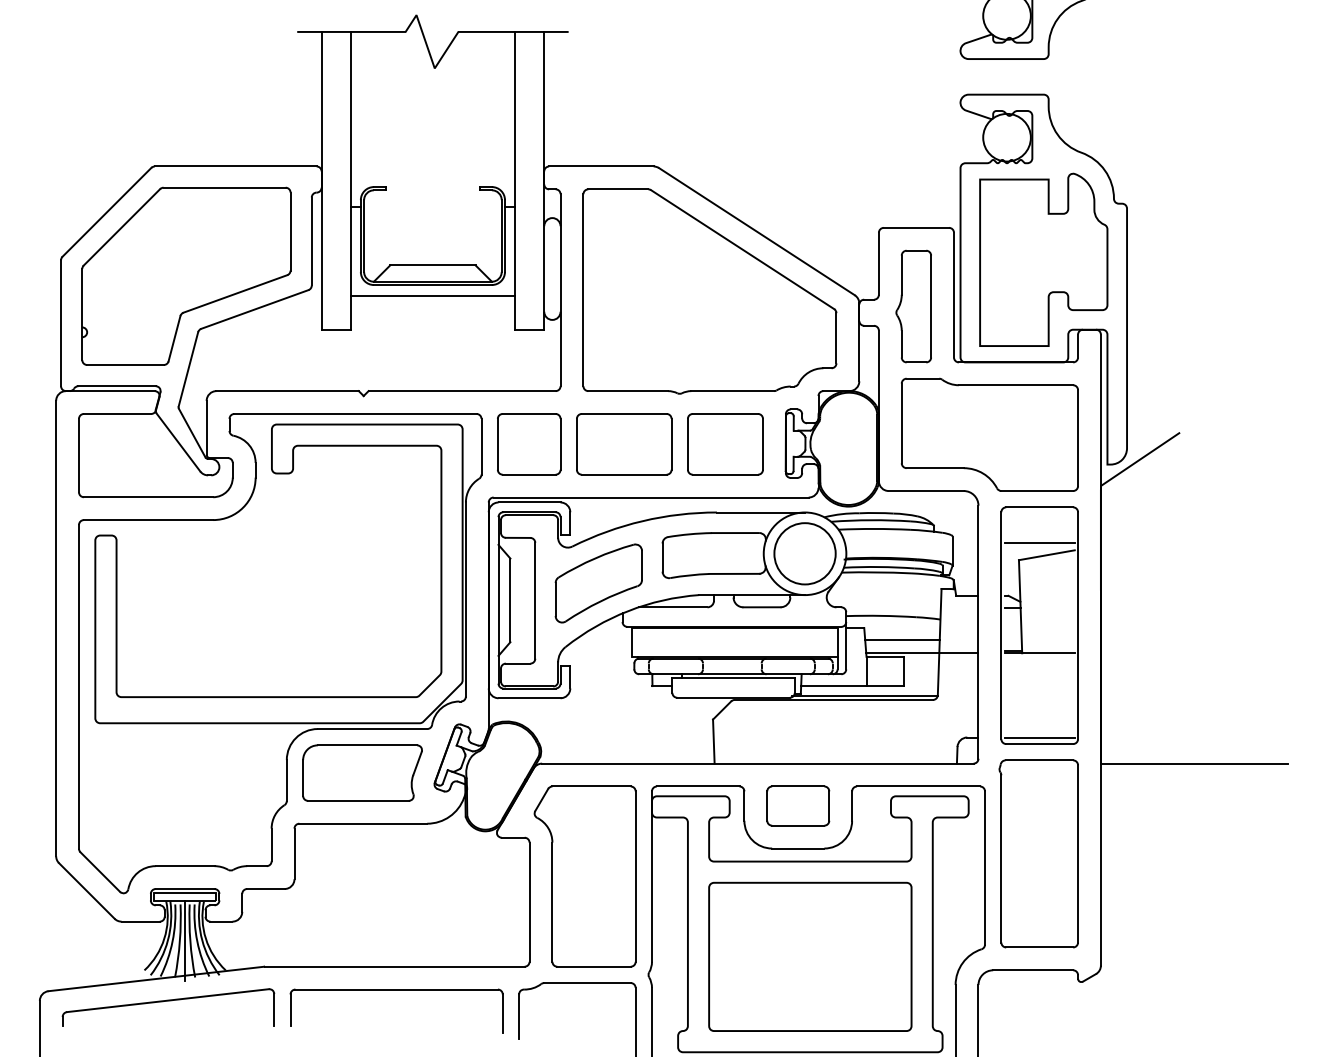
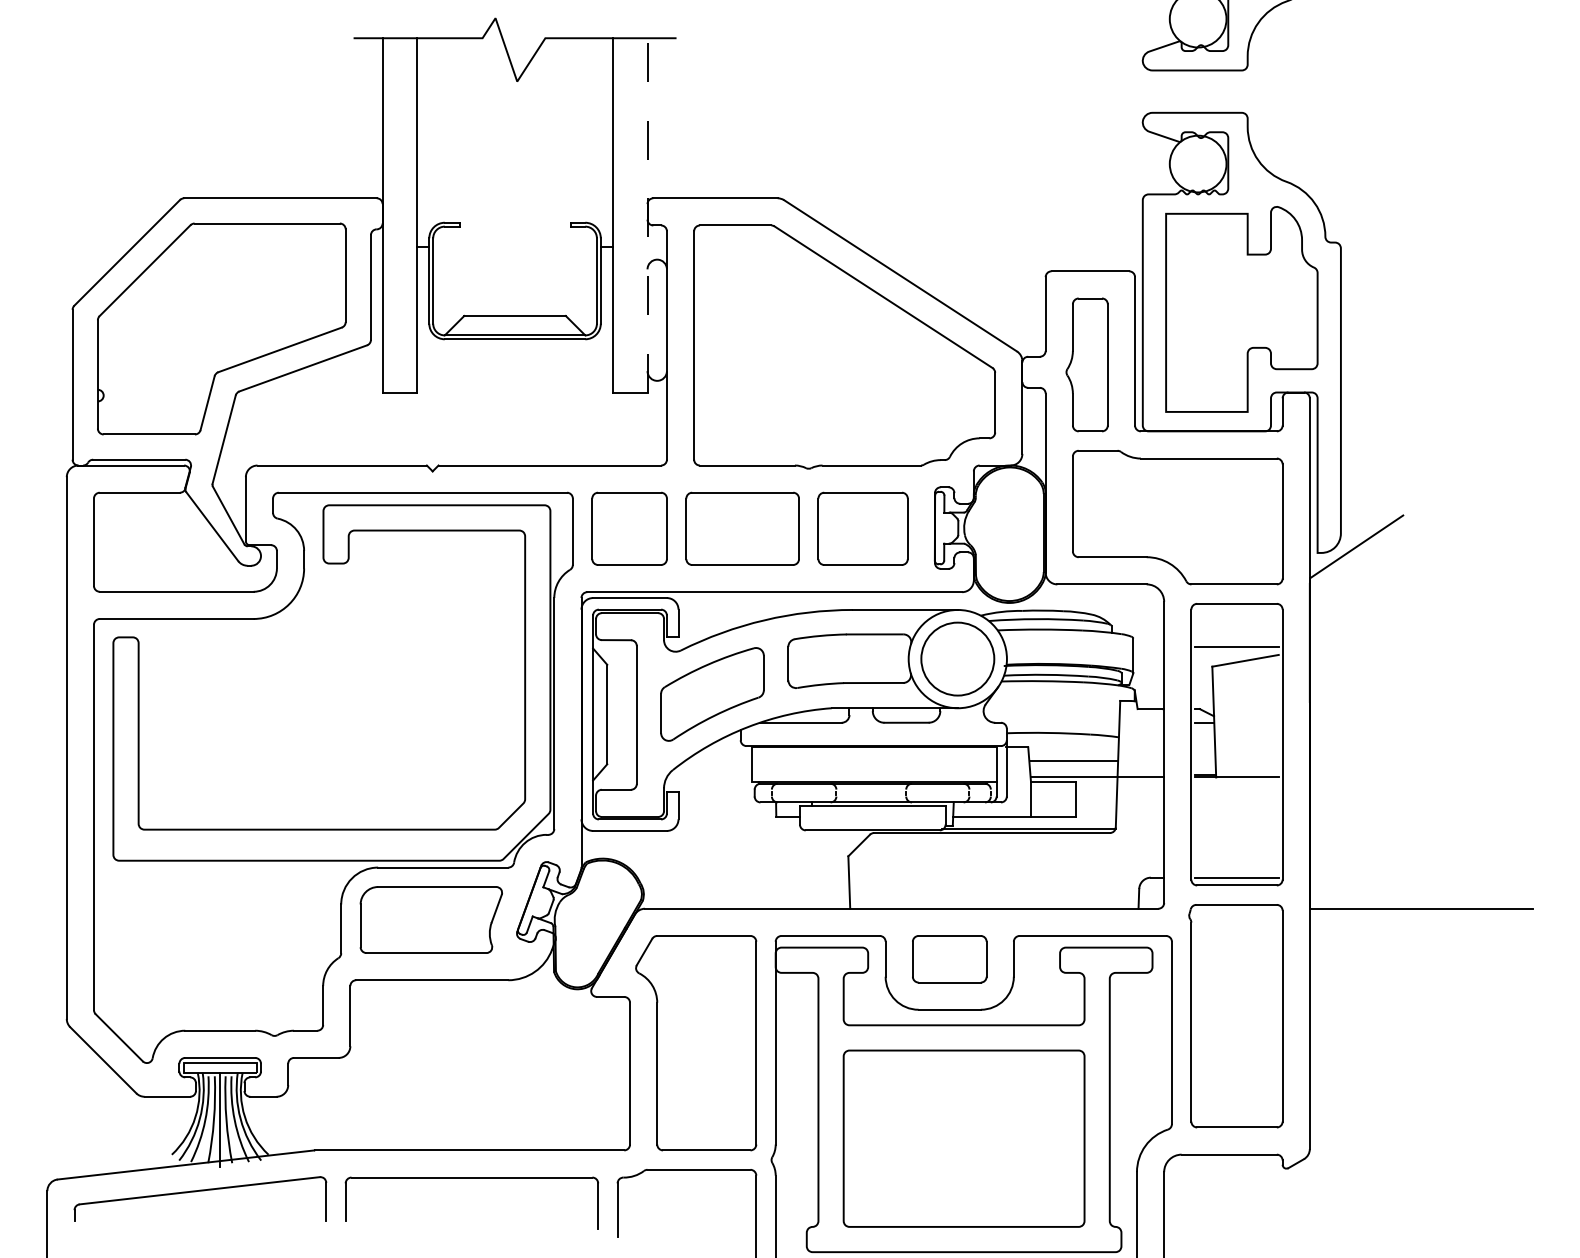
line: (544, 180) -> (647, 214), solid -> dashed
line: (432, 296) -> (514, 352), removed

